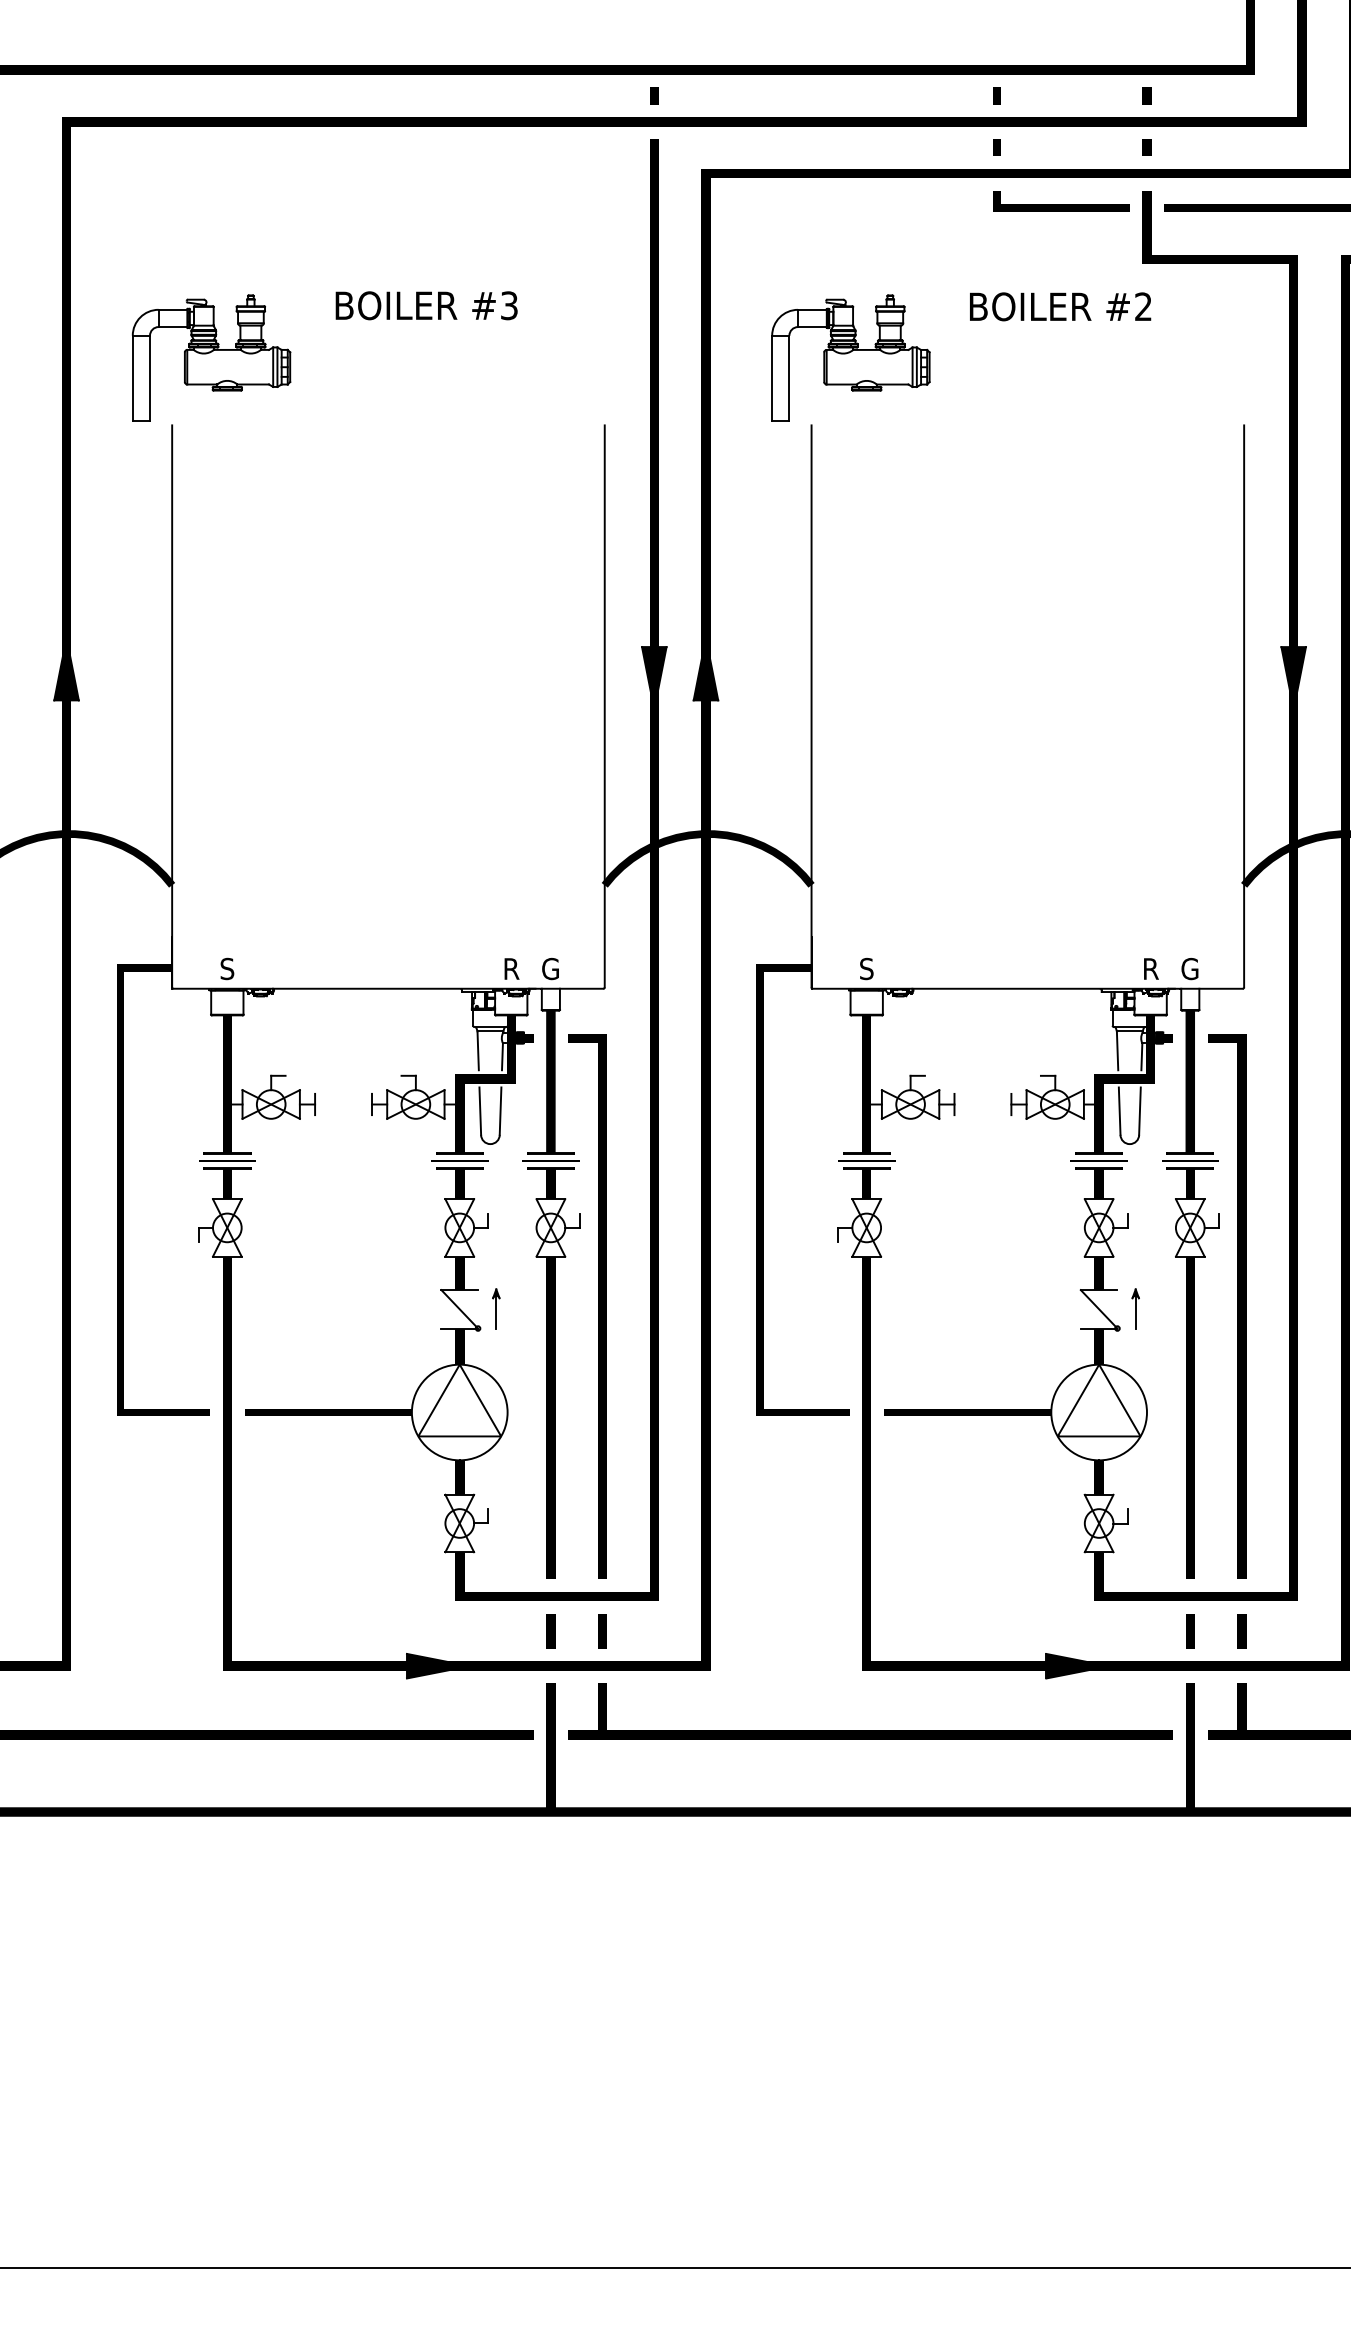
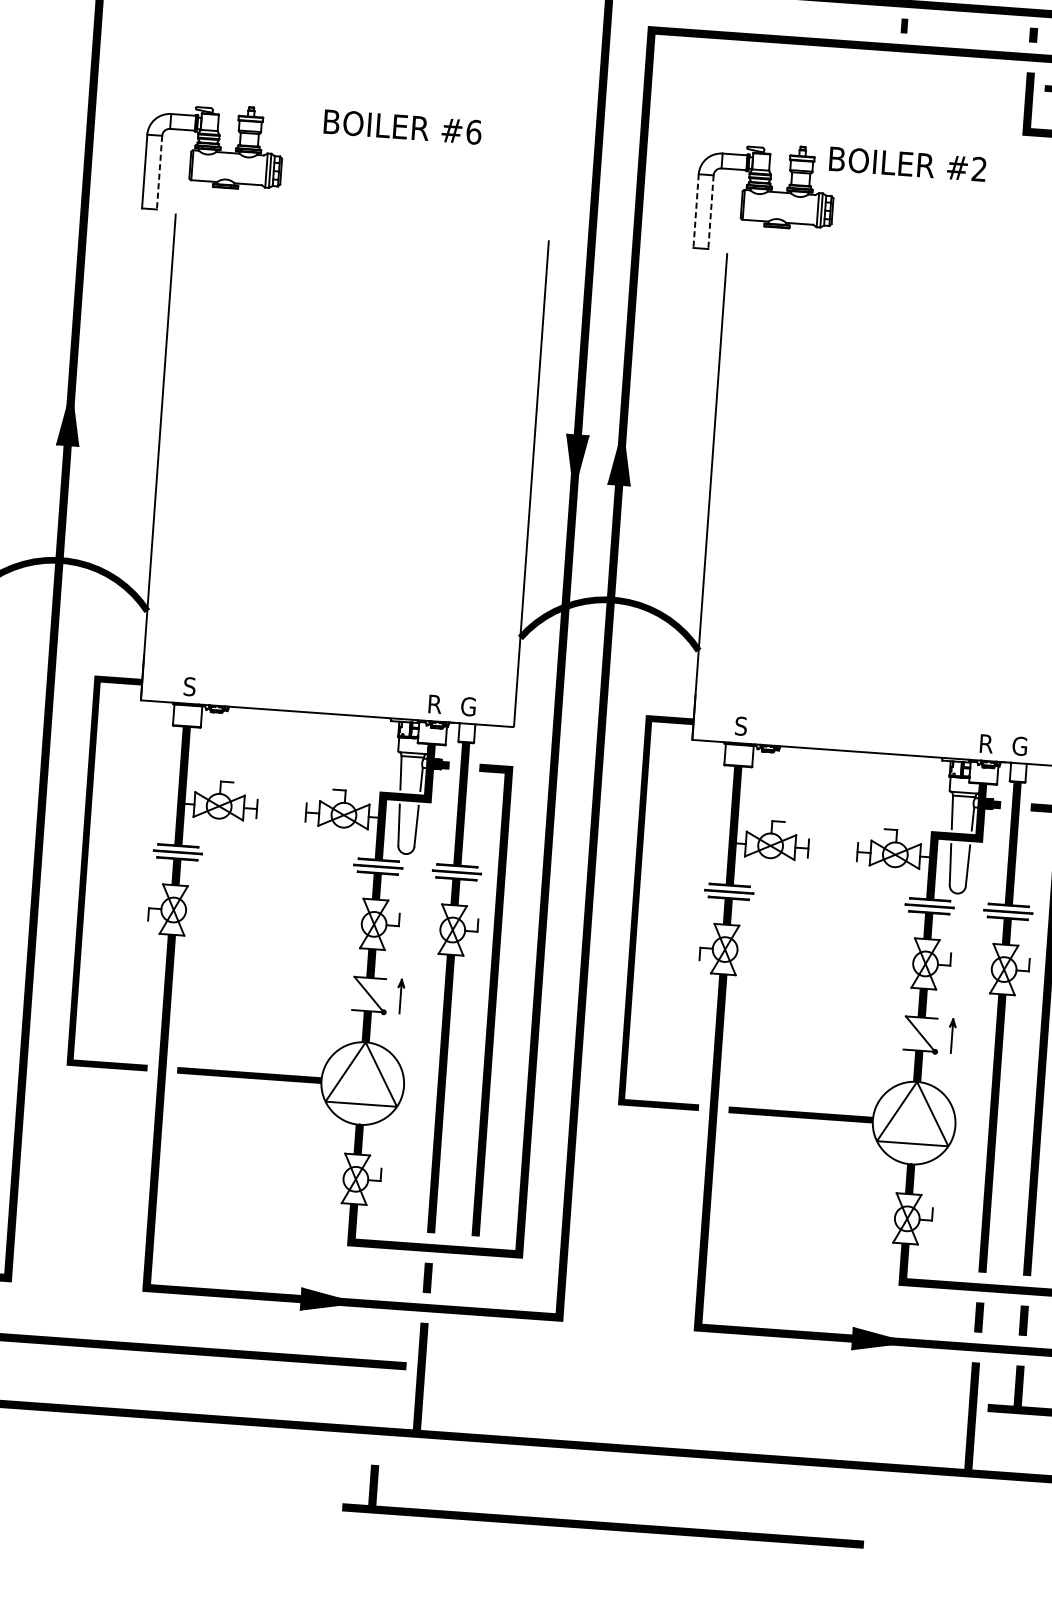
line: (1061, 204) -> (956, 79), removed
text: (509, 305) -> (474, 131), #3 -> #6
text: (1060, 306) -> (907, 163), moved
line: (150, 378) -> (159, 172), solid -> dashed
line: (772, 378) -> (696, 211), solid -> dashed
line: (789, 378) -> (711, 212), solid -> dashed
line: (602, 1631) -> (472, 1281), removed
part: (870, 1730) -> (603, 1522), moved

